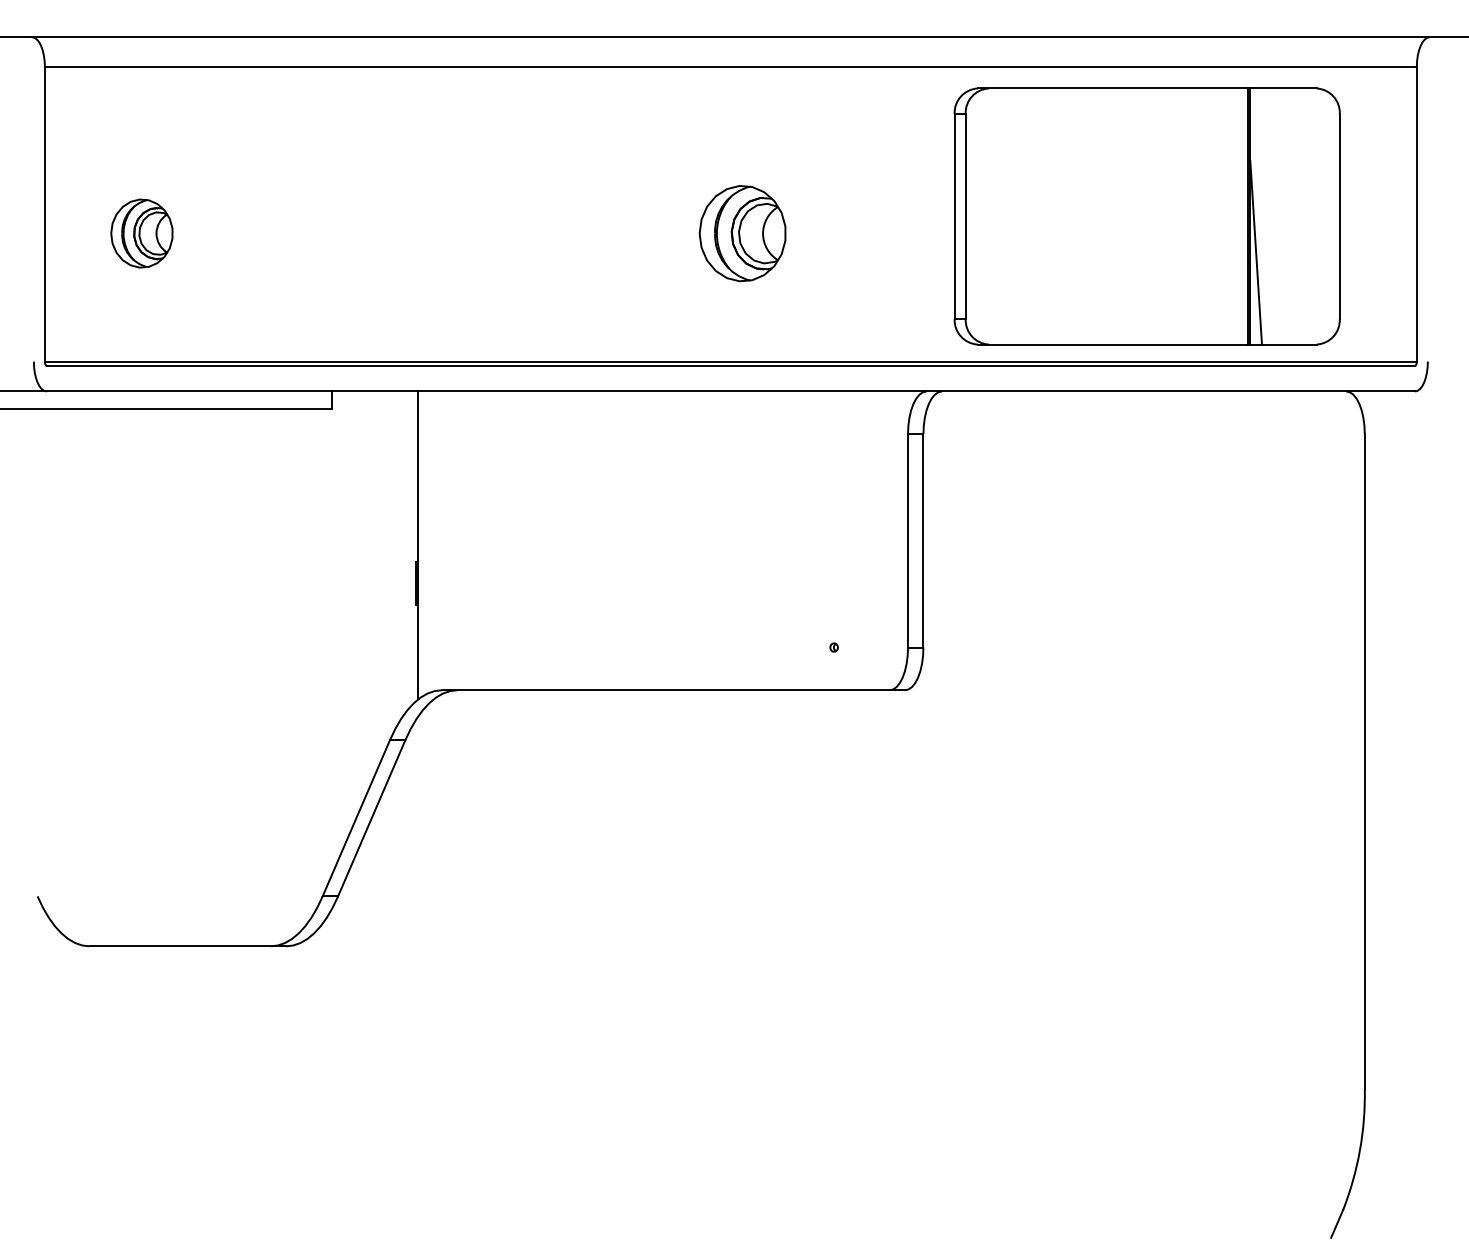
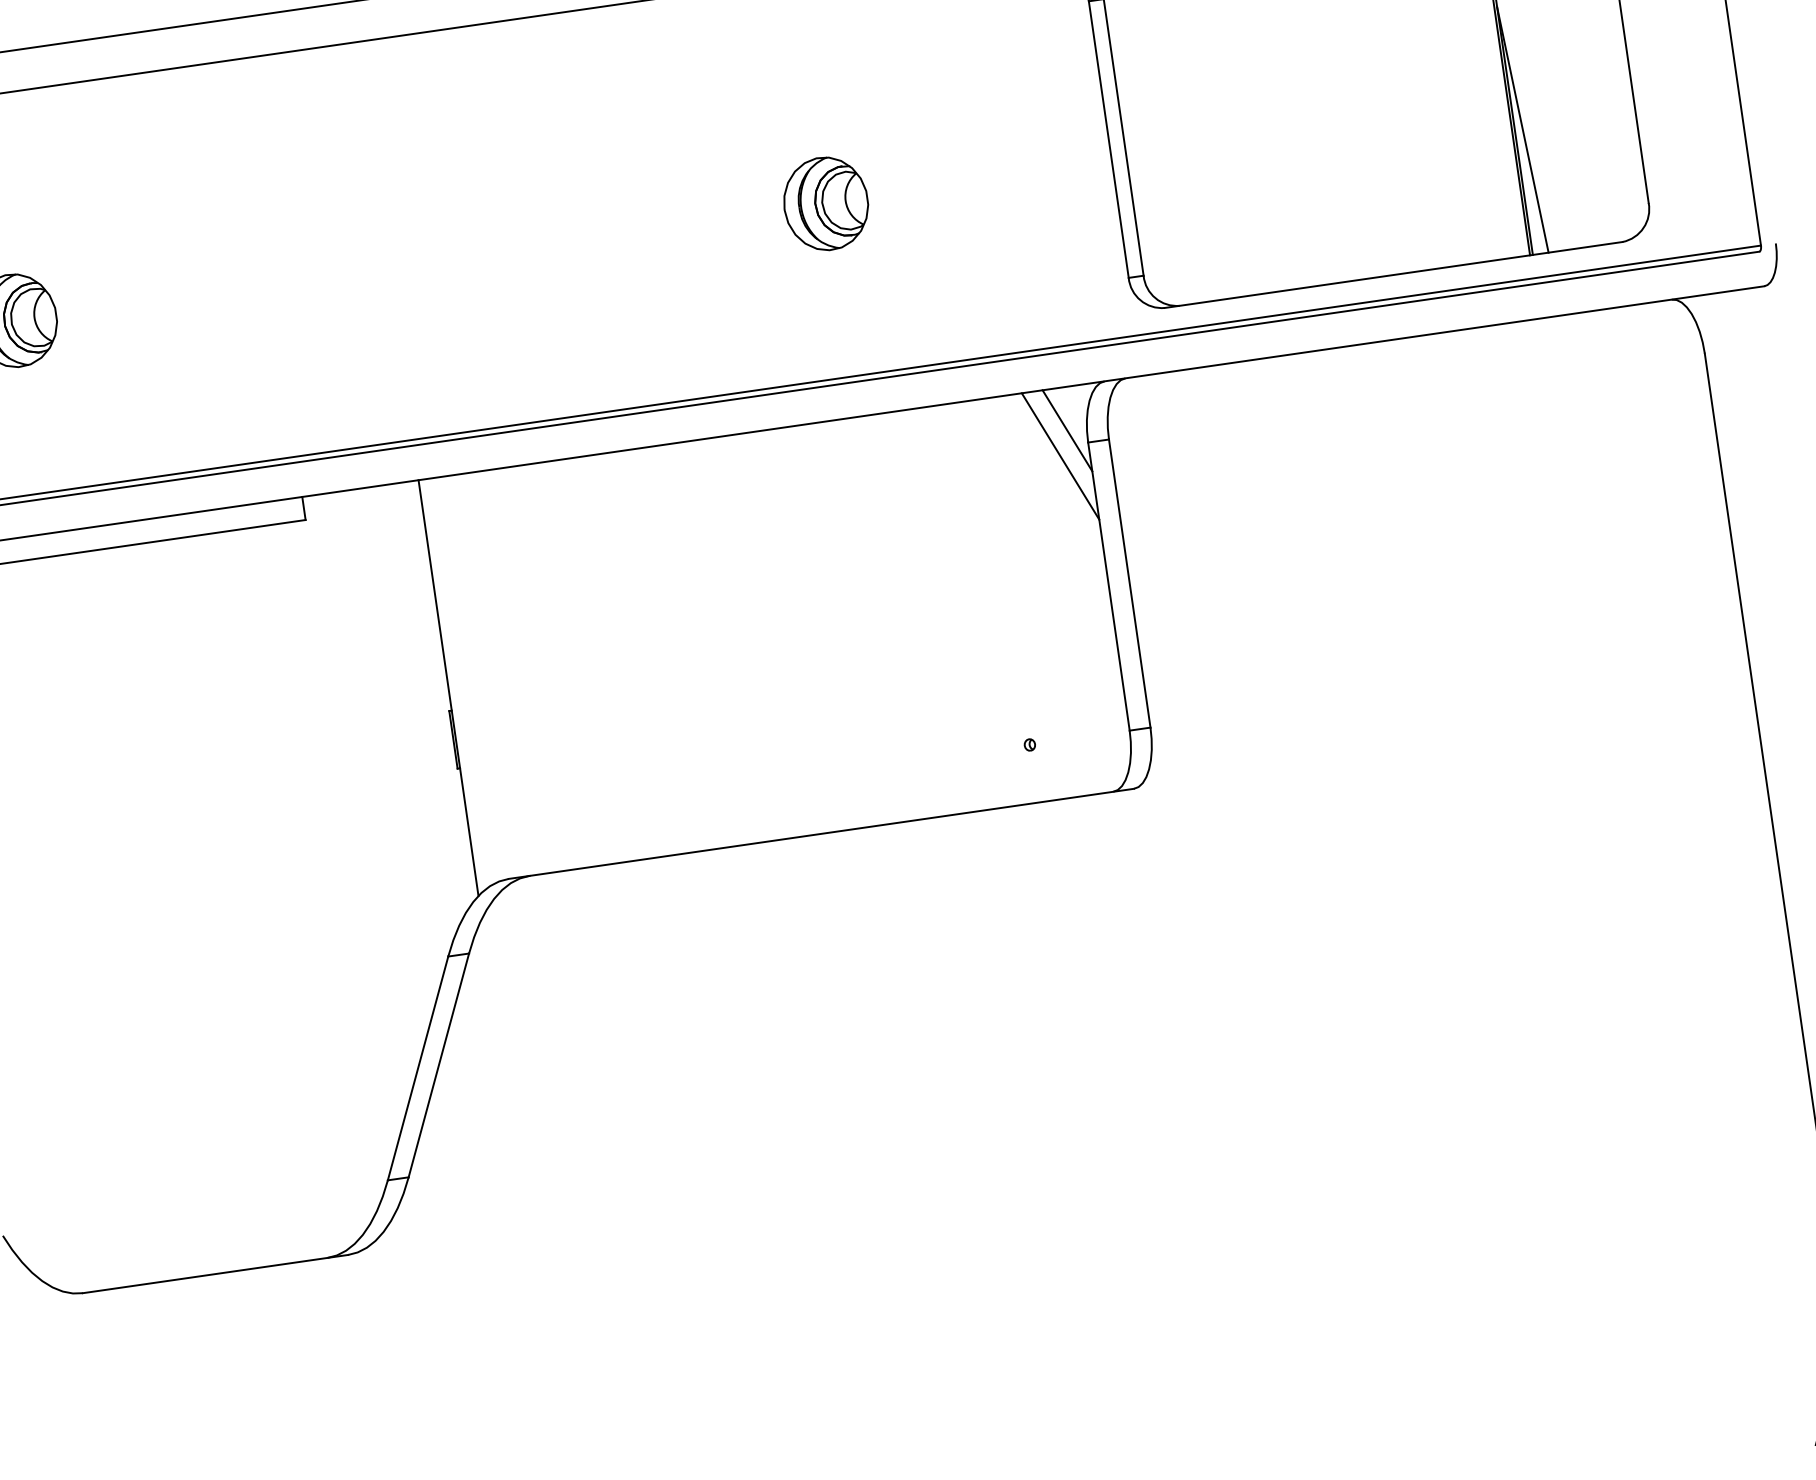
part: (742, 233) -> (825, 203), size x0.71
line: (894, 423) -> (1067, 430), added
line: (886, 441) -> (1060, 456), added

